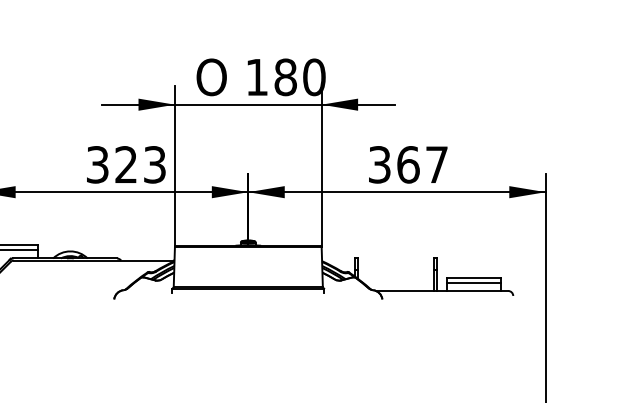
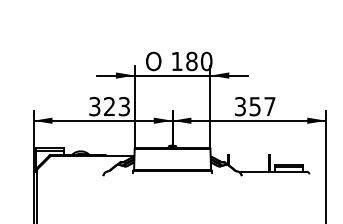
text: (408, 164) -> (255, 106), 367 -> 357

